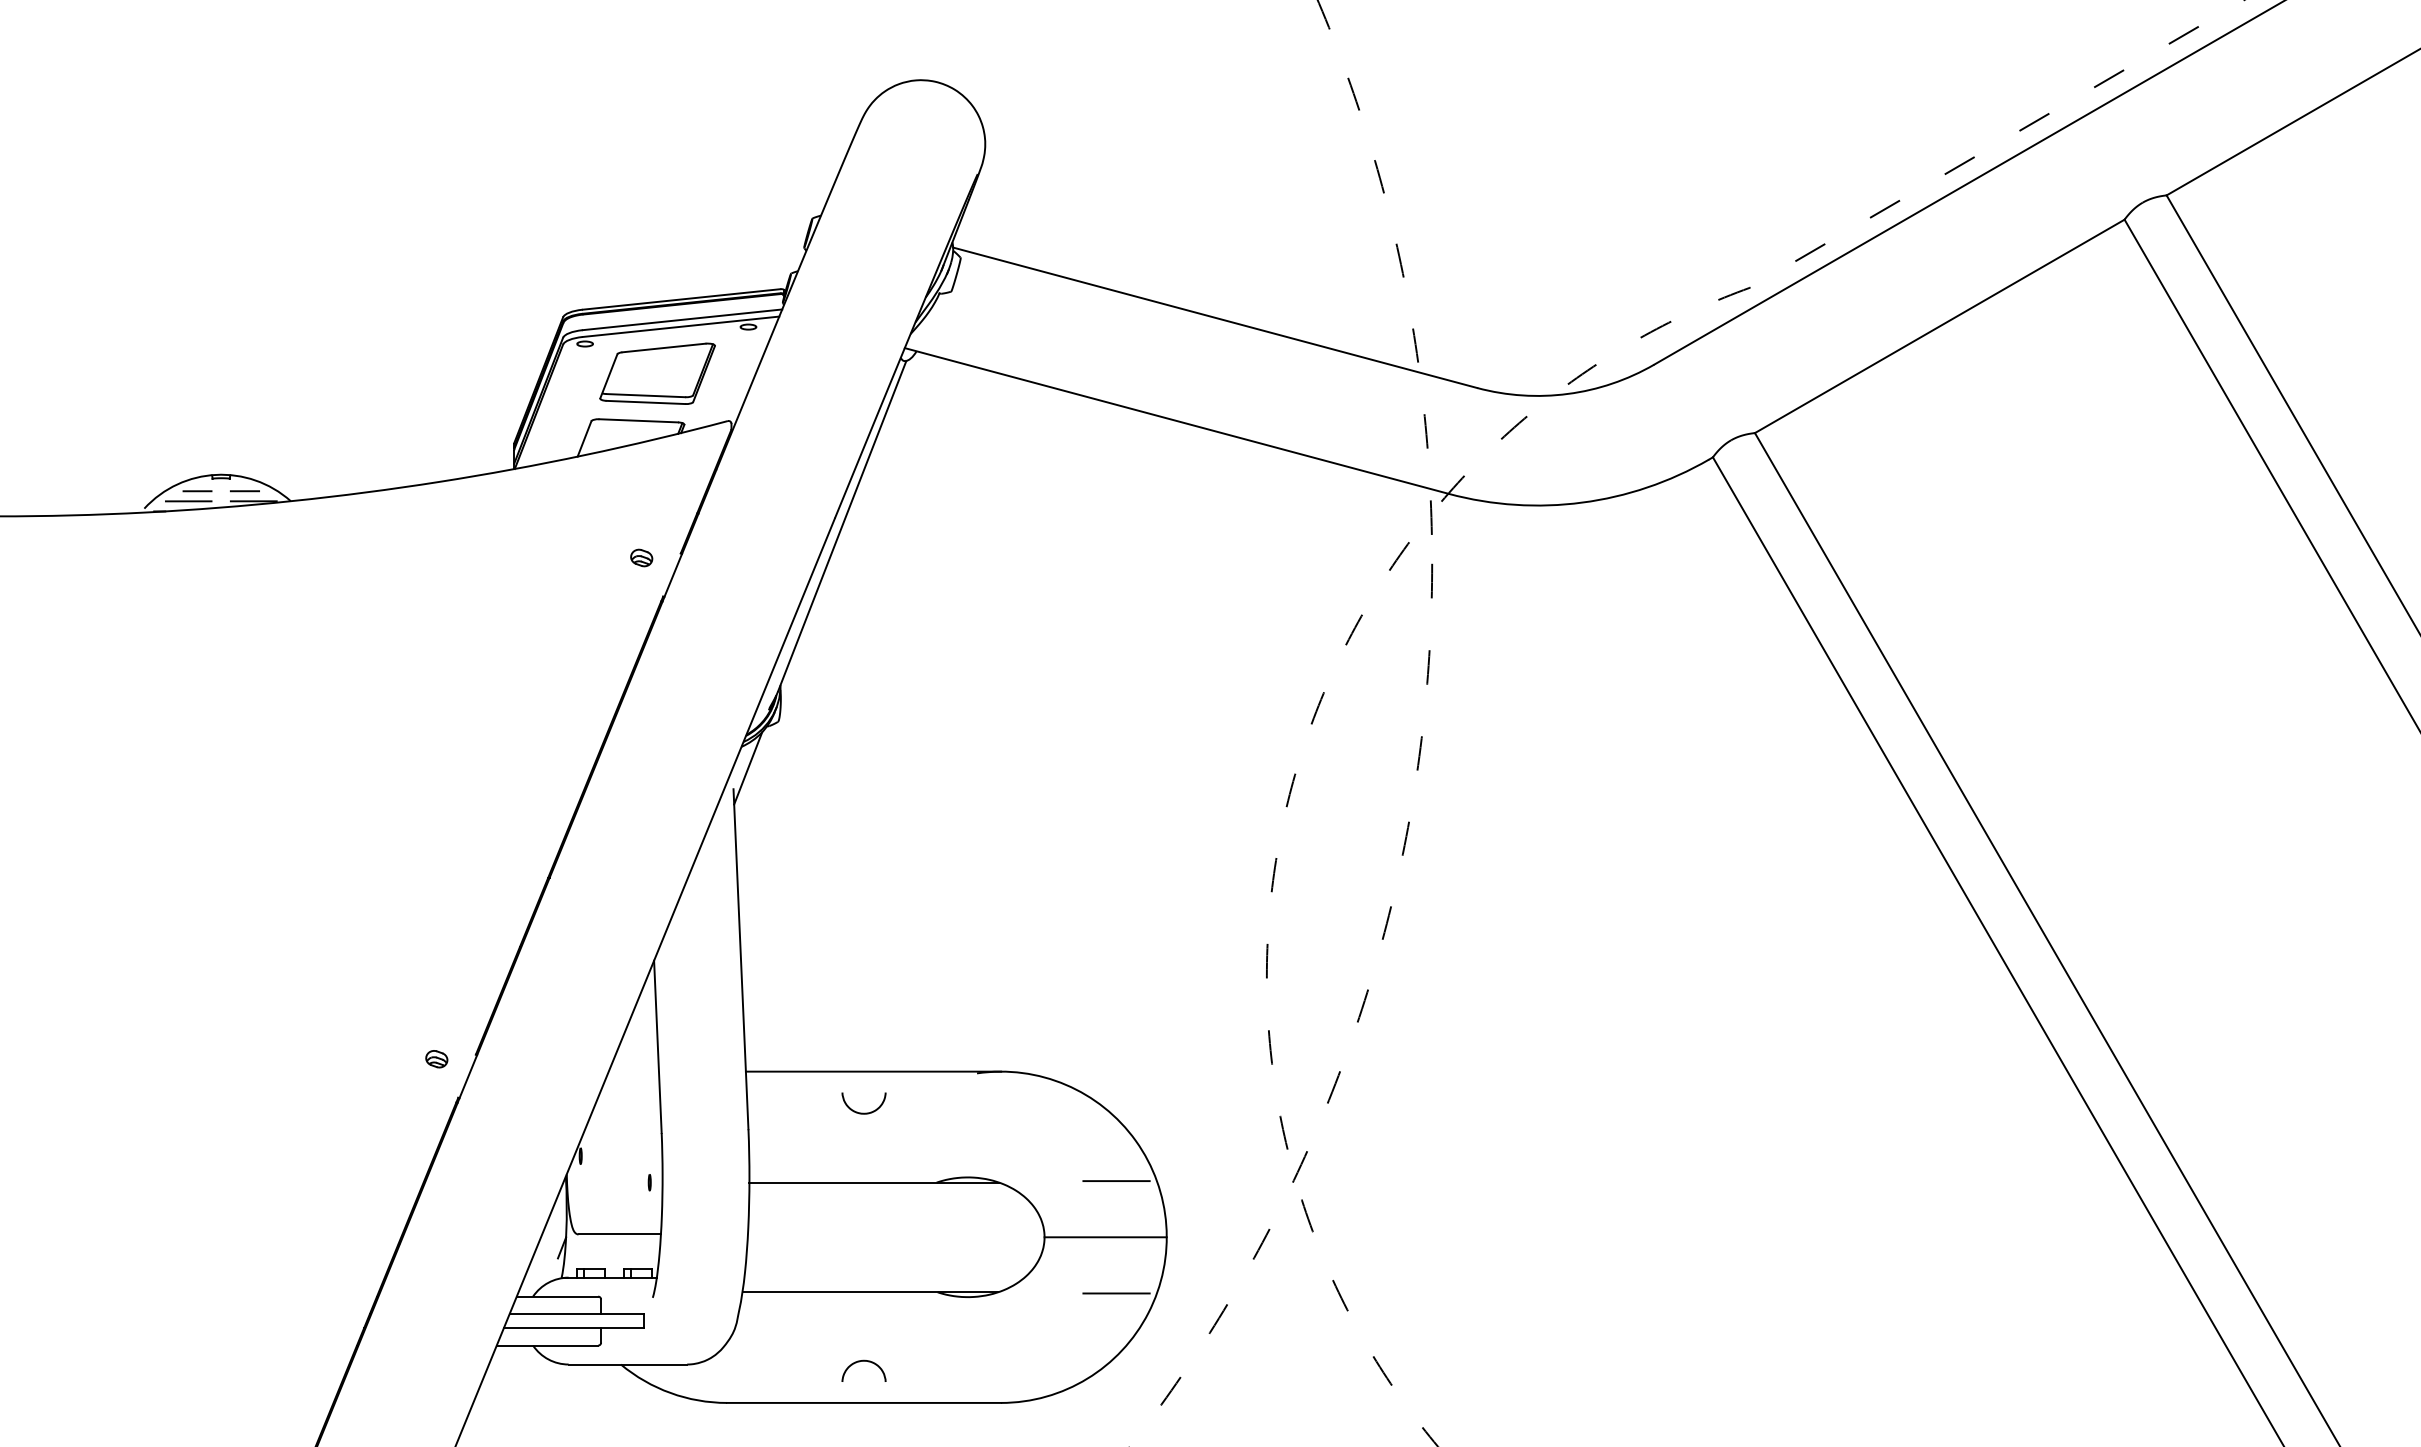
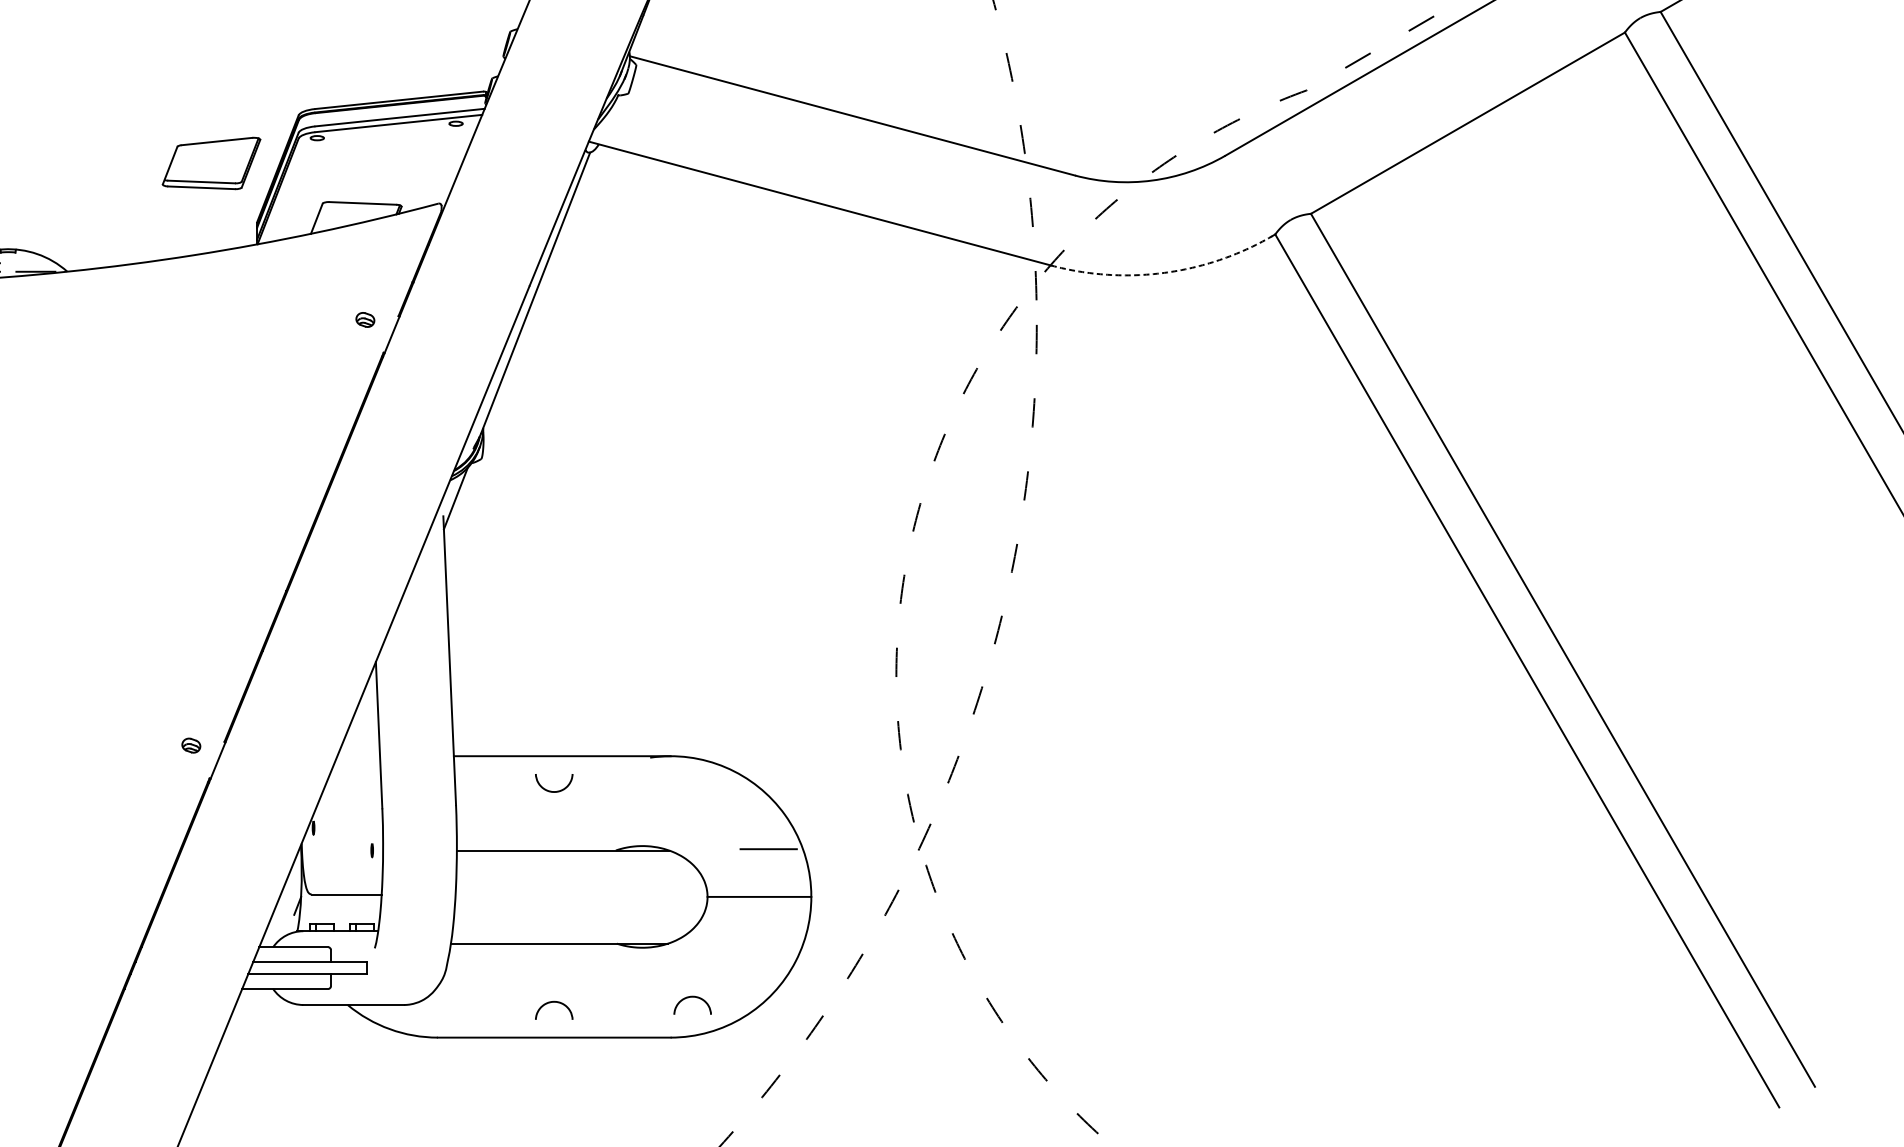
part: (657, 373) -> (211, 163), moved
line: (244, 491) -> (27, 263), removed
arc: (1582, 502) -> (1164, 272), solid -> dashed
line: (1116, 1293) -> (768, 944), removed
part: (1022, 1356) -> (688, 998), added

